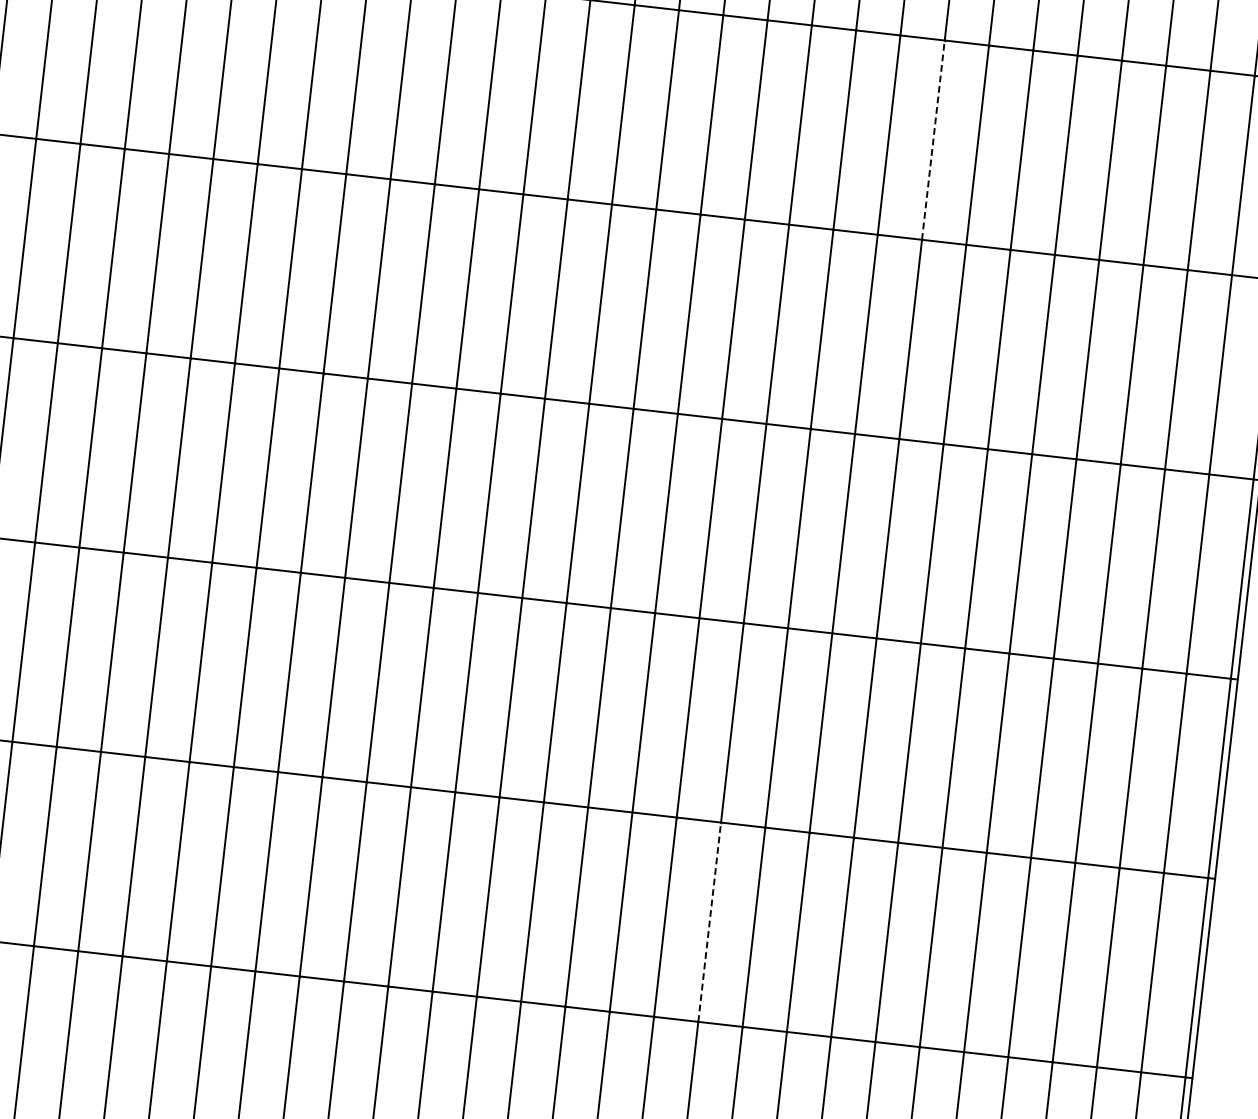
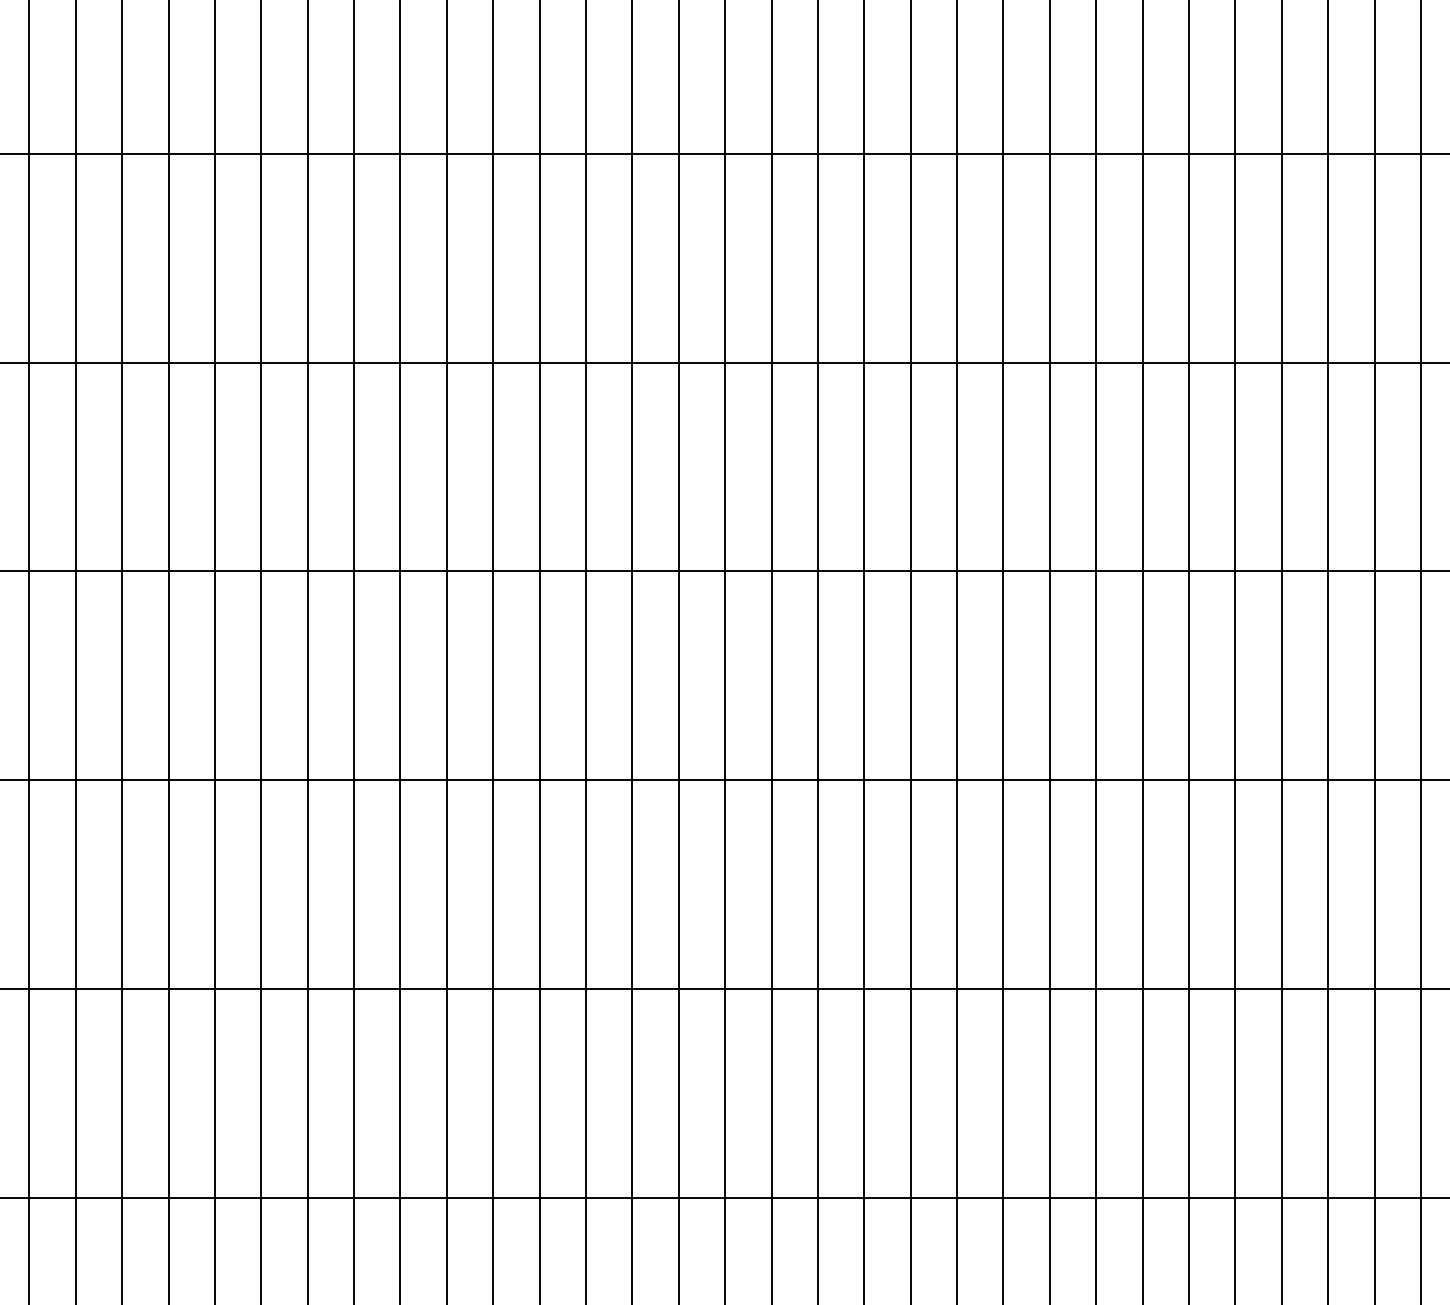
line: (933, 139) -> (1142, 257), dashed -> solid
line: (709, 921) -> (1003, 1092), dashed -> solid

